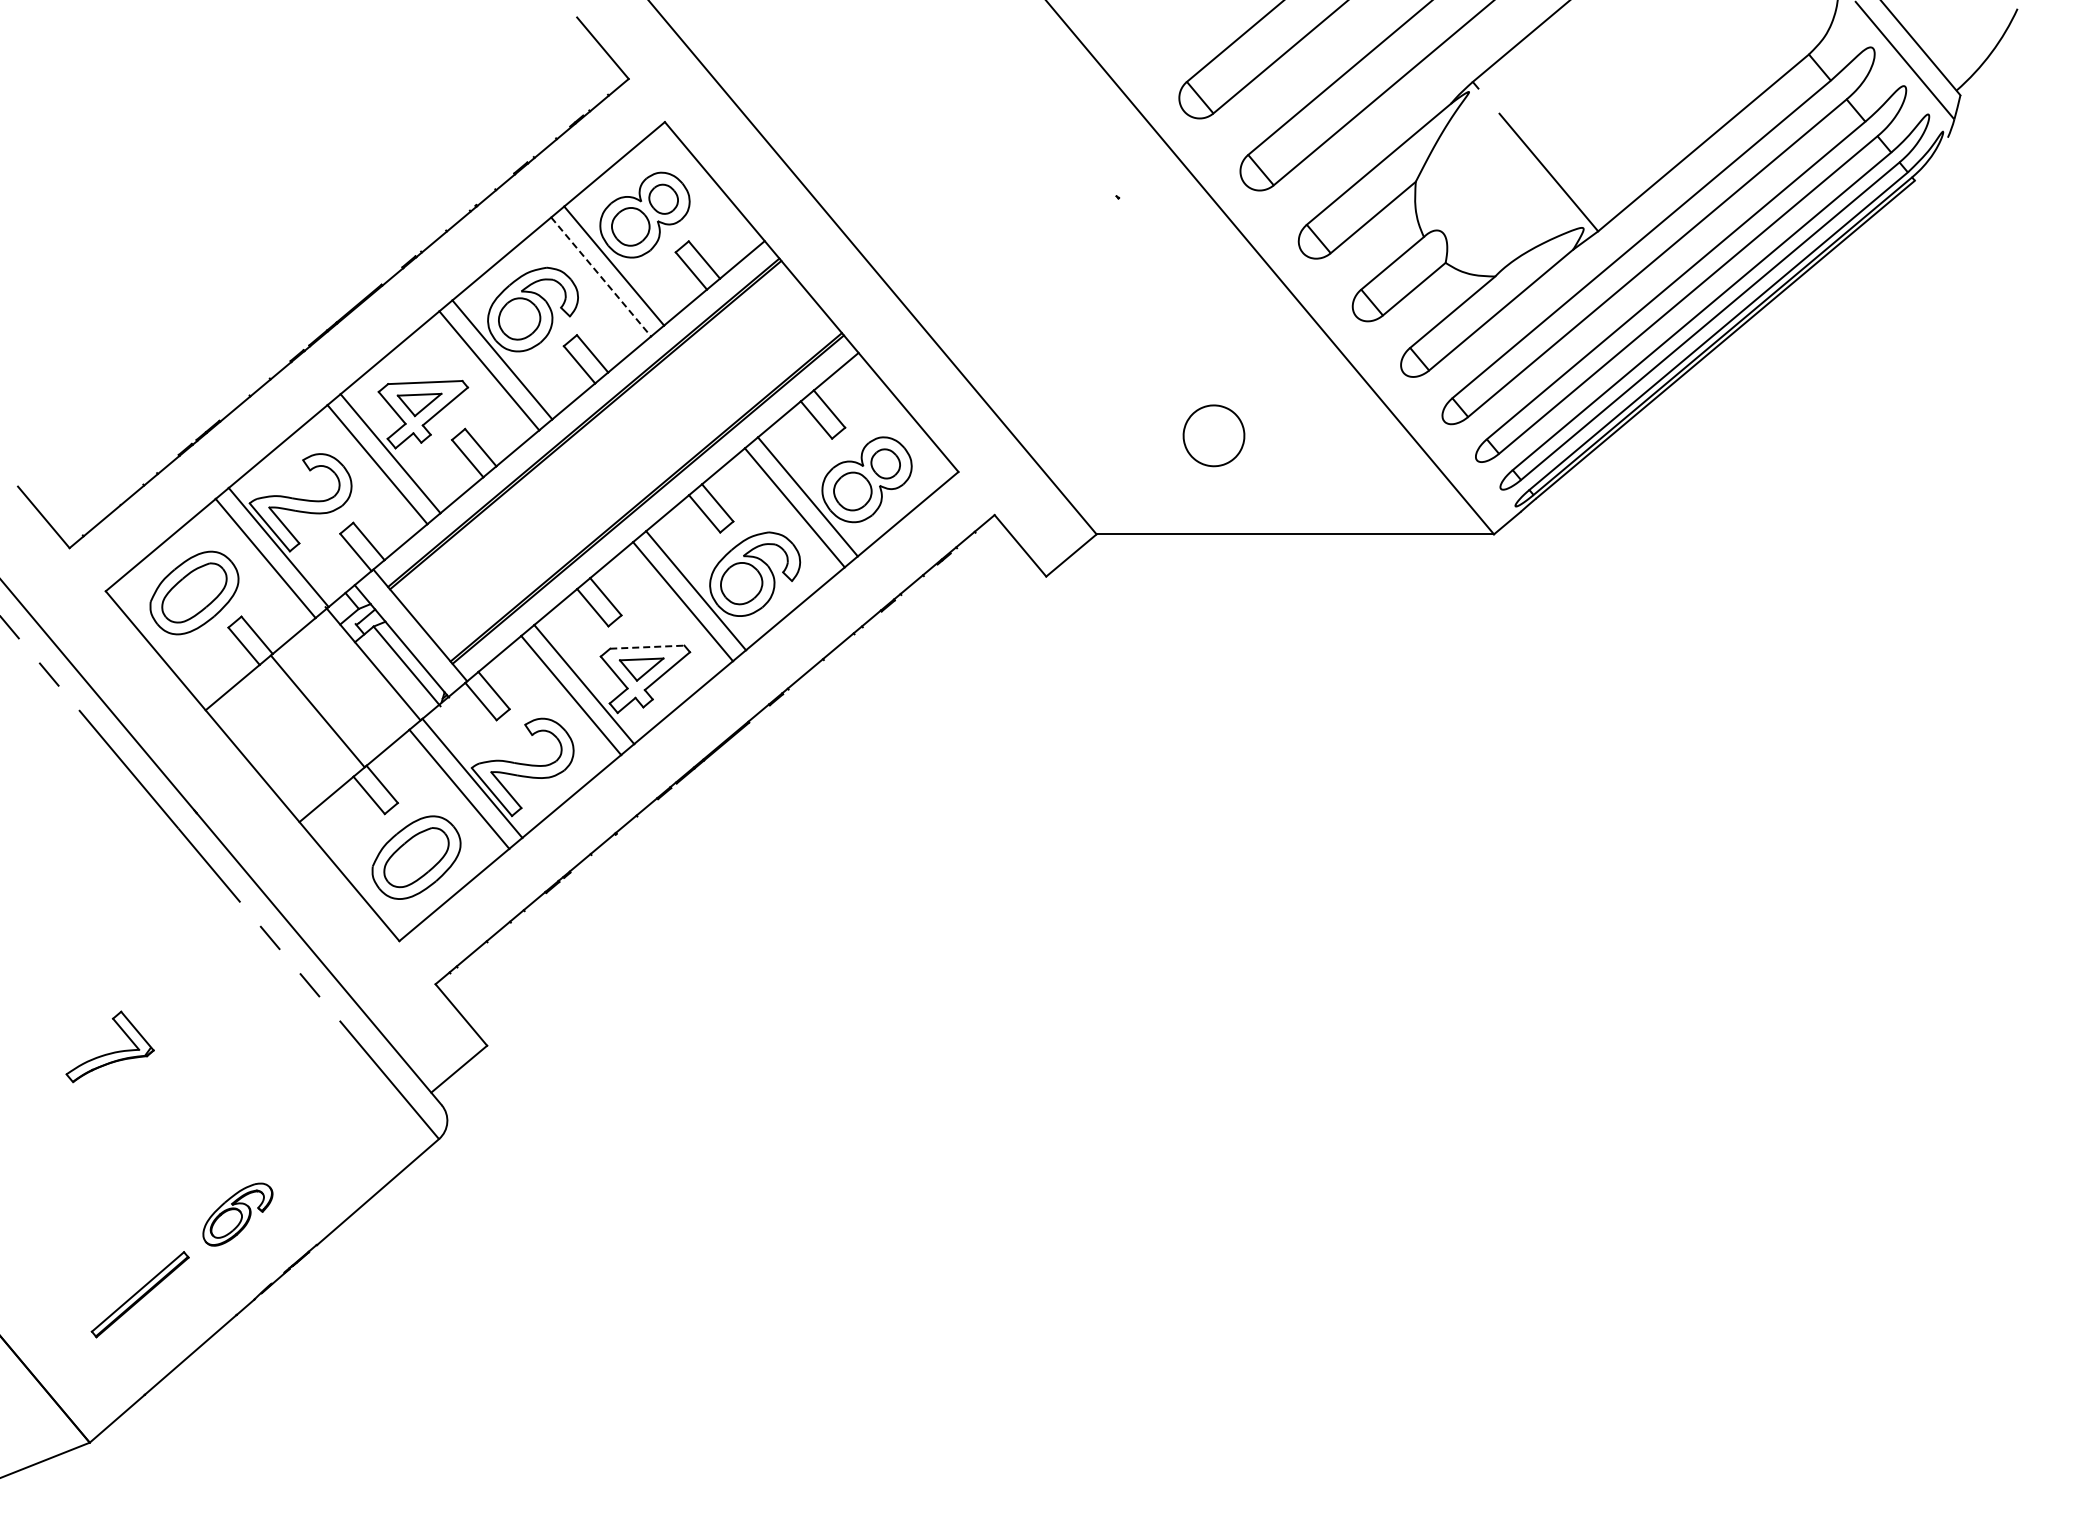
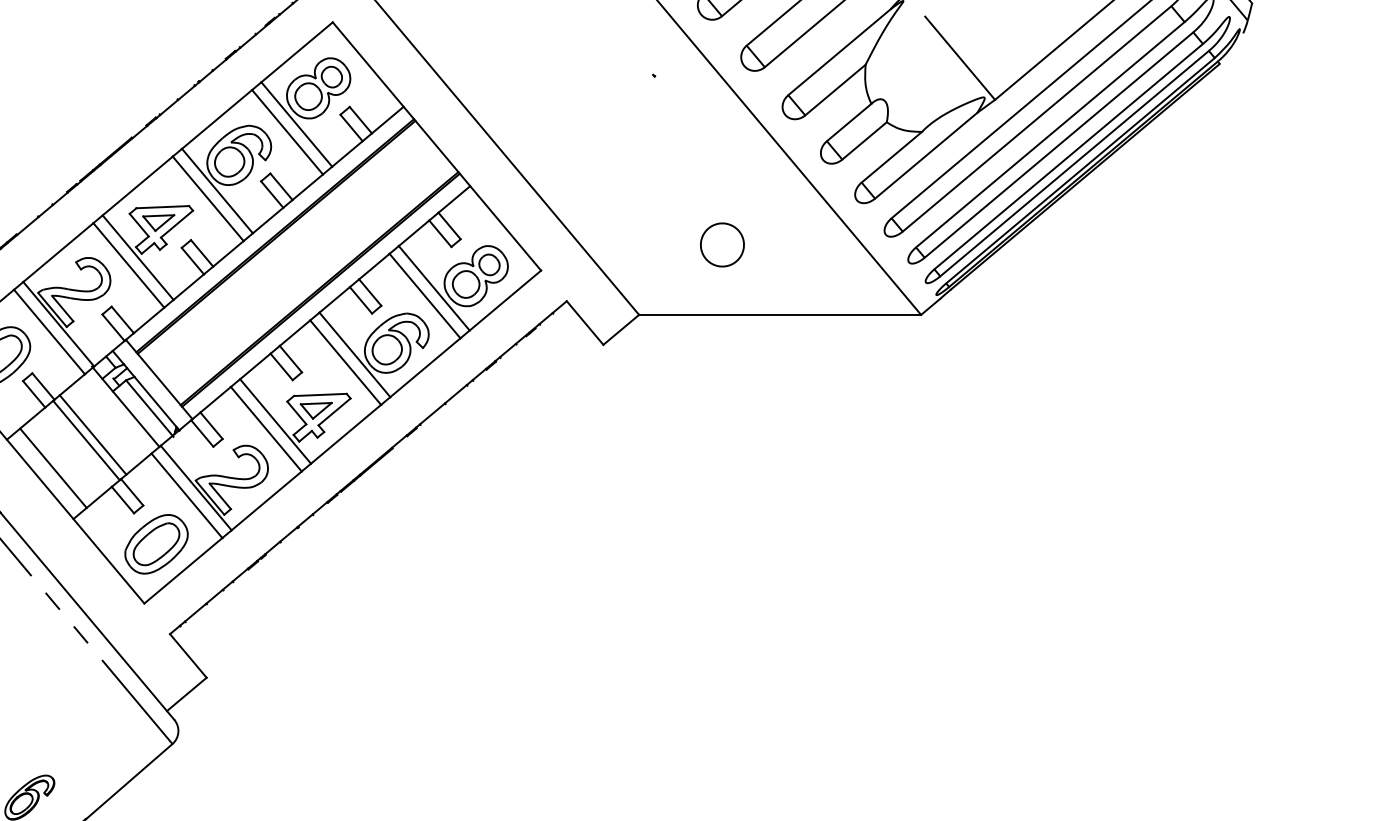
line: (601, 277) -> (287, 132), dashed -> solid
line: (647, 647) -> (320, 395), dashed -> solid
line: (327, 703) -> (93, 434), added
line: (271, 750) -> (53, 468), added

